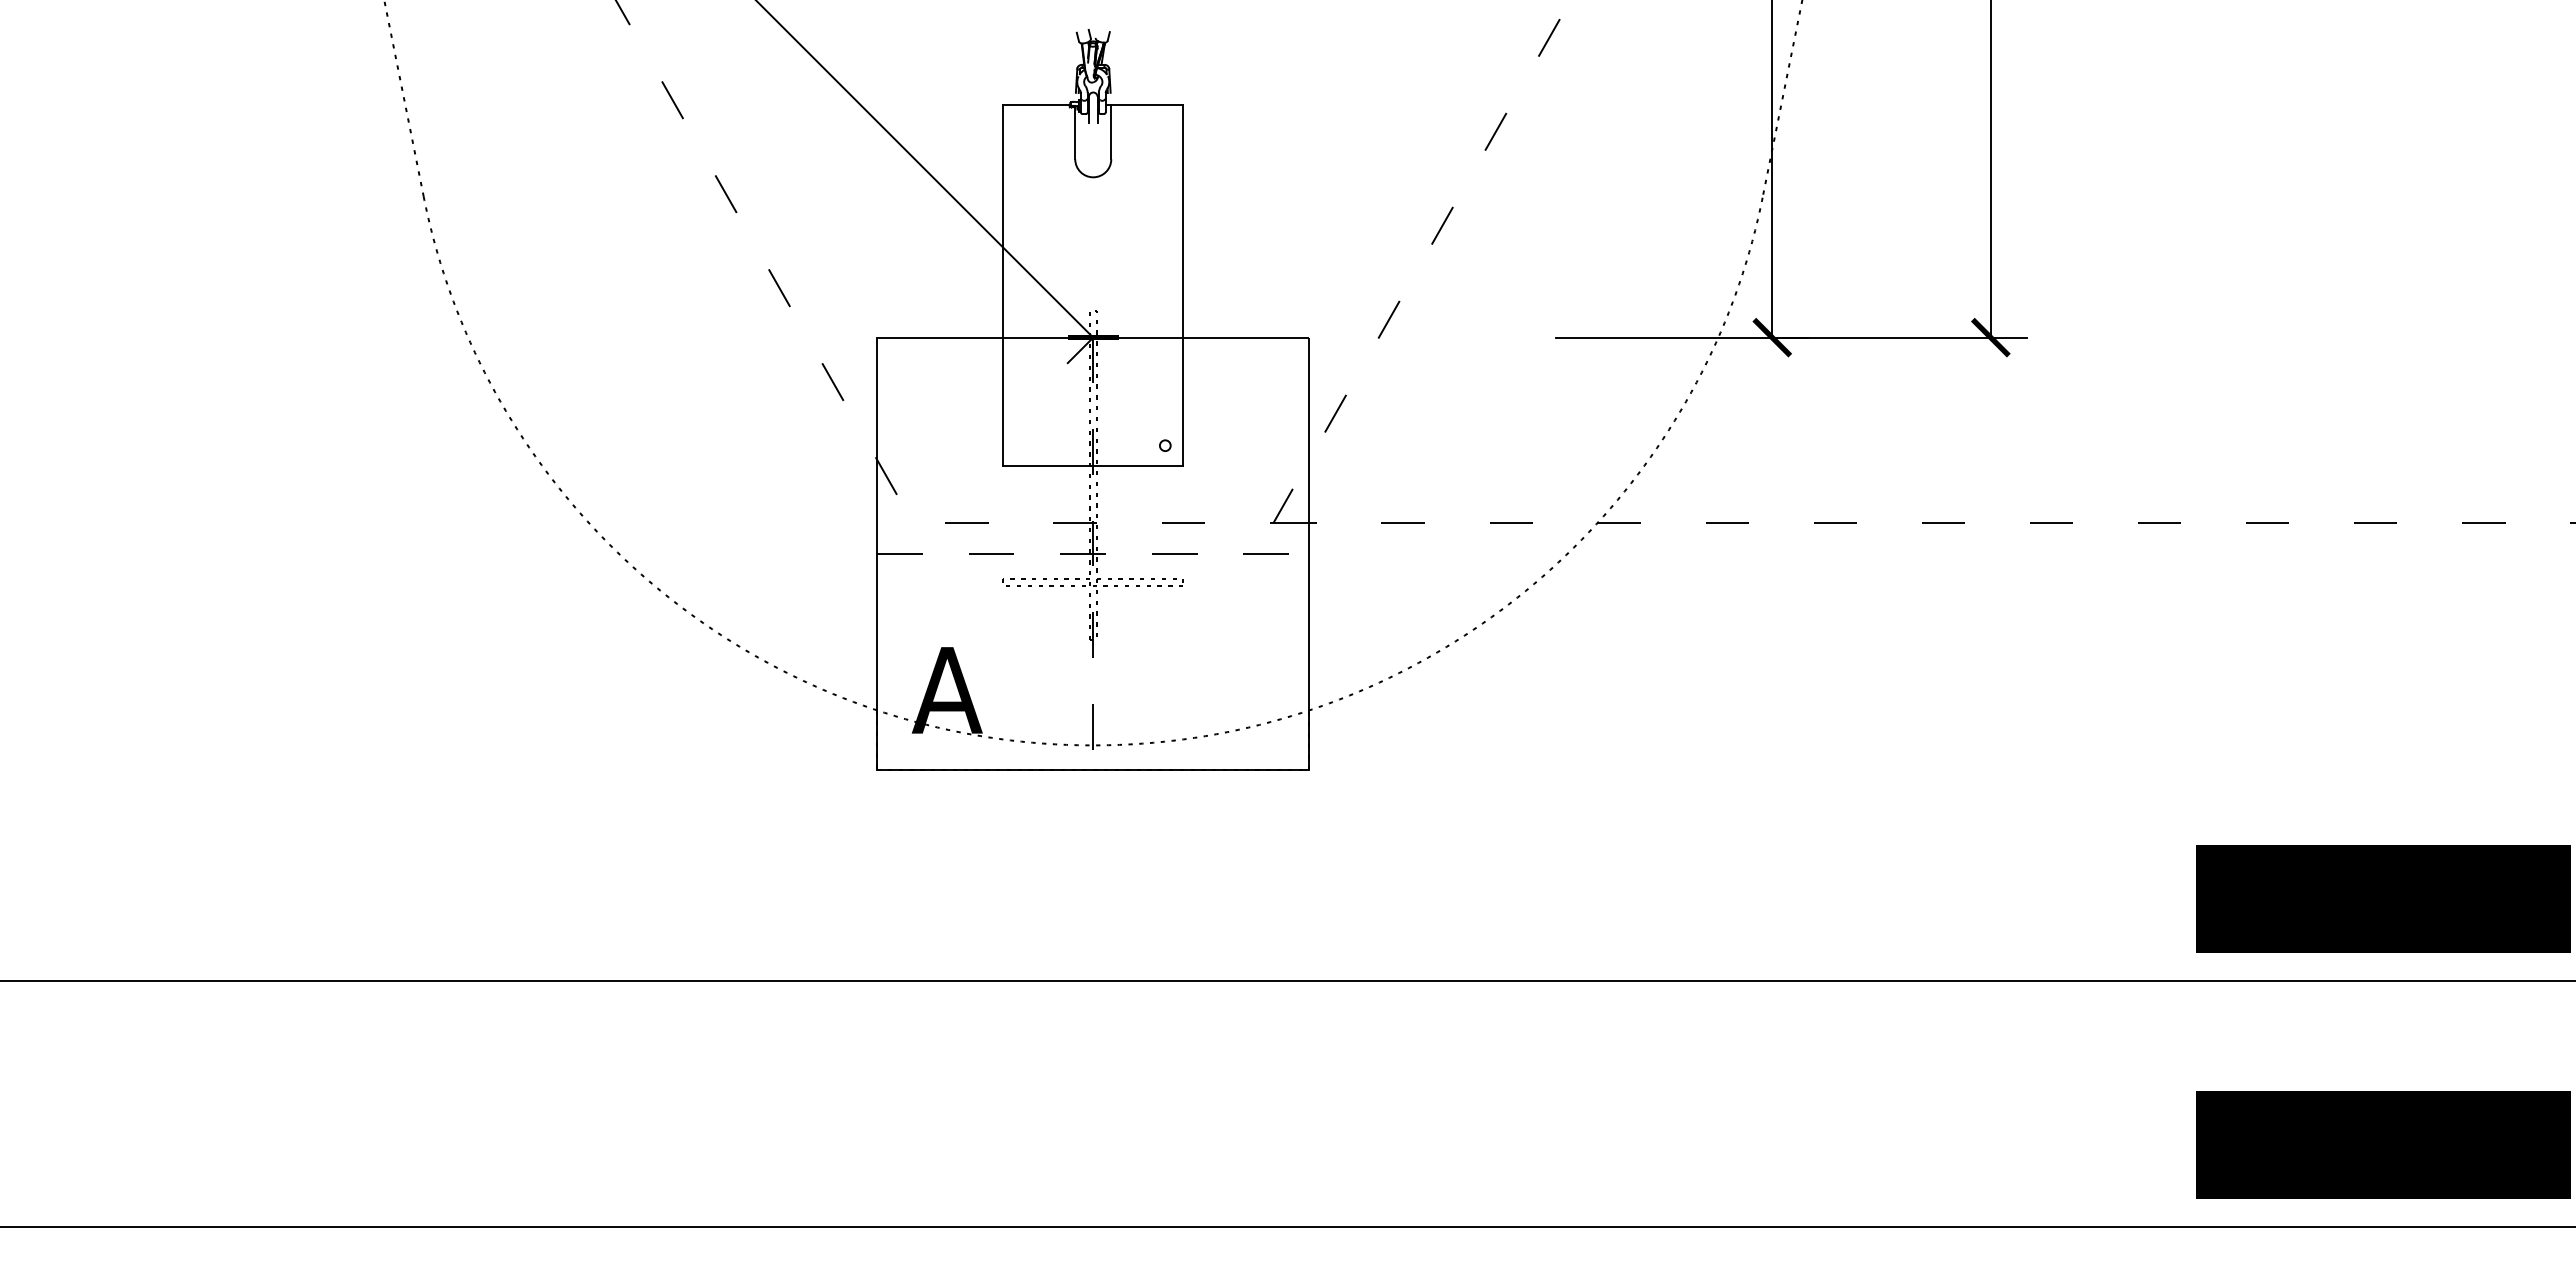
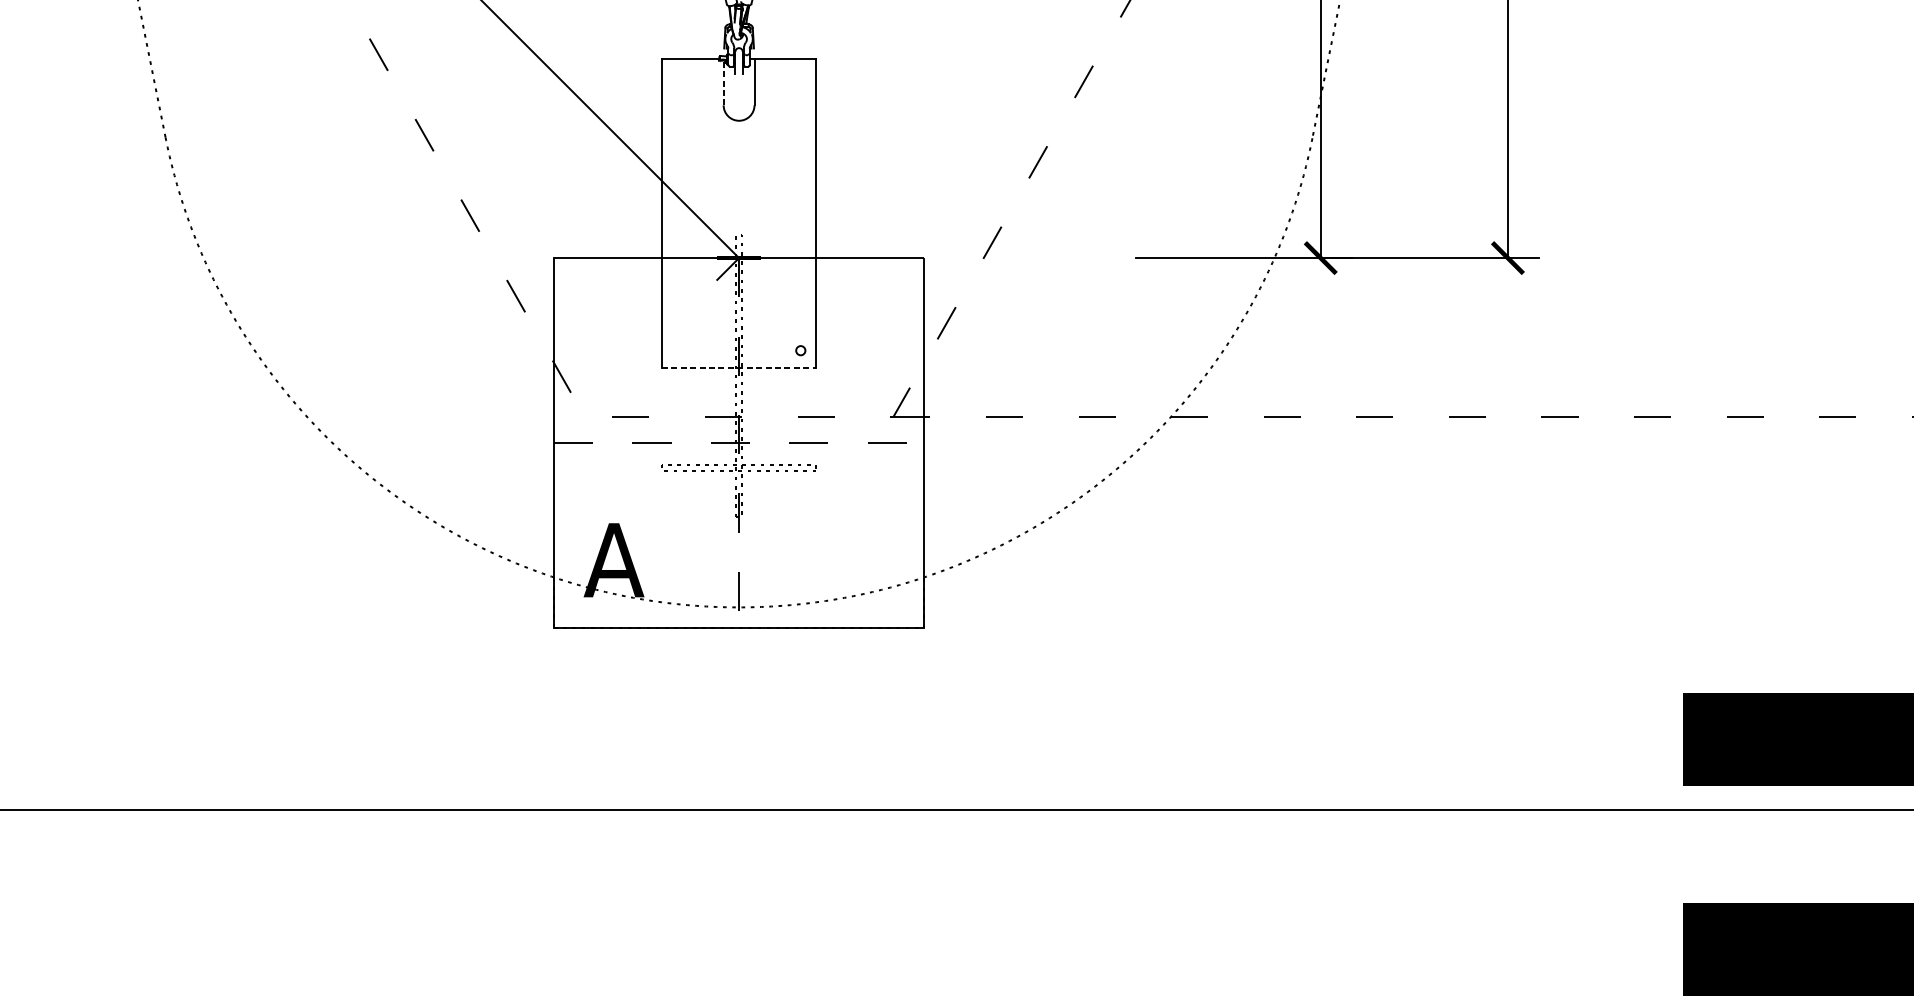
line: (1075, 133) -> (723, 83), solid -> dashed
line: (1093, 465) -> (739, 367), solid -> dashed

